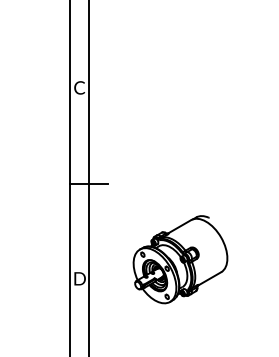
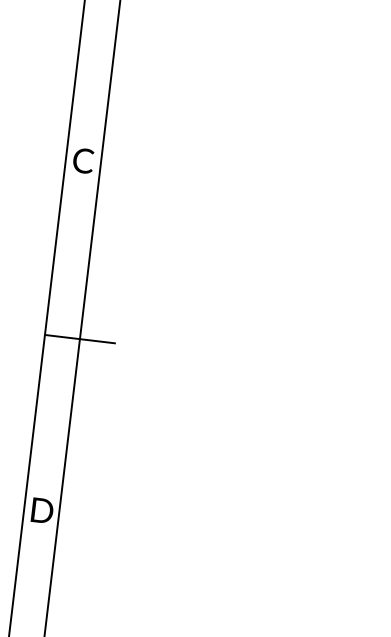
part: (180, 259) -> (230, 497), removed

